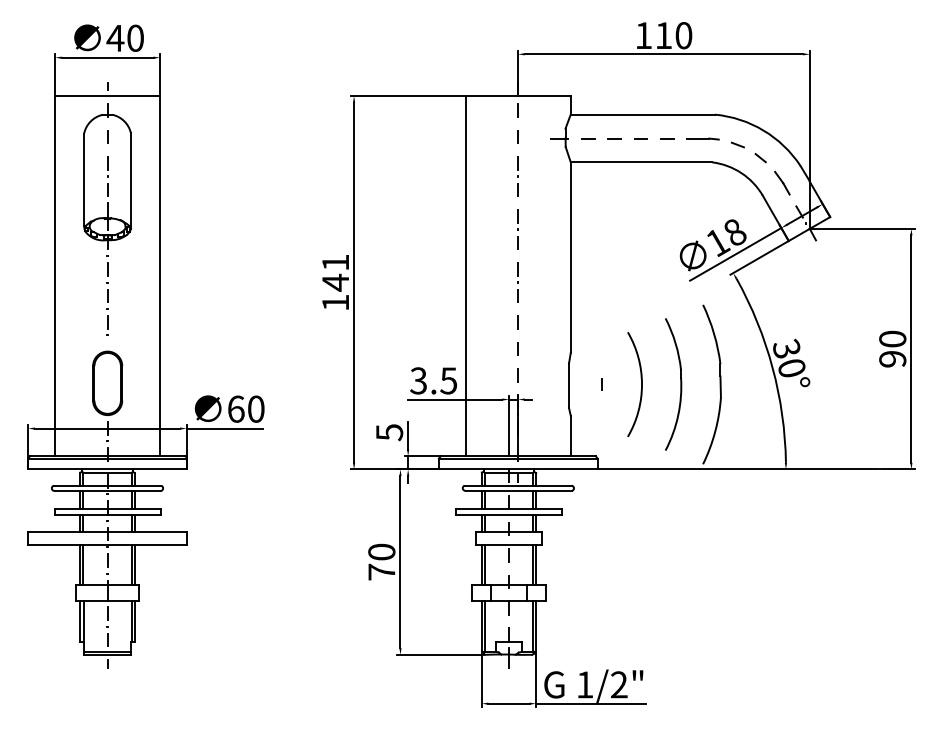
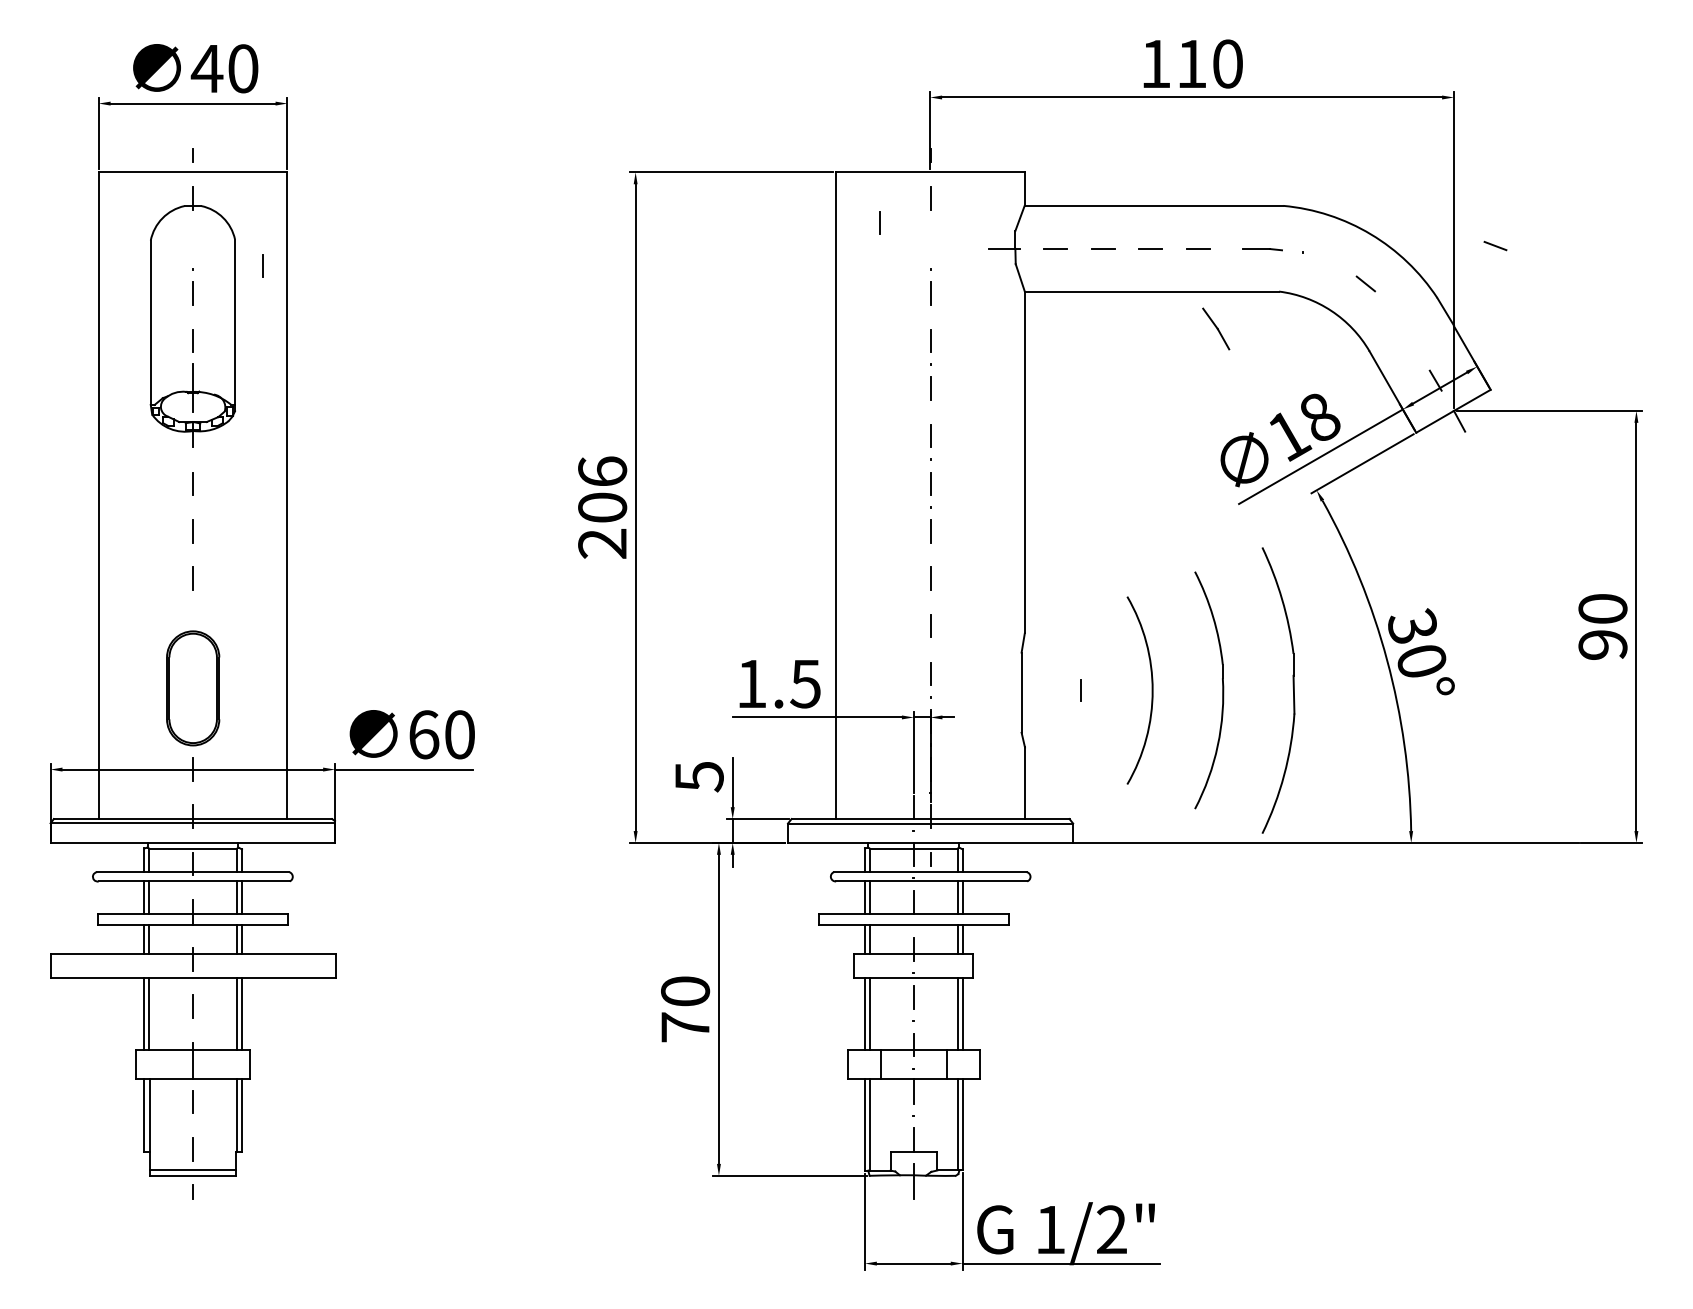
line: (107, 136) -> (262, 264), moved
line: (517, 136) -> (878, 221), moved
part: (702, 138) -> (1261, 248), size x0.7
line: (737, 144) -> (1494, 245), moved
line: (782, 182) -> (1216, 327), moved
text: (335, 282) -> (602, 507), 141 -> 206
text: (418, 380) -> (751, 683), 3.5 -> 1.5

